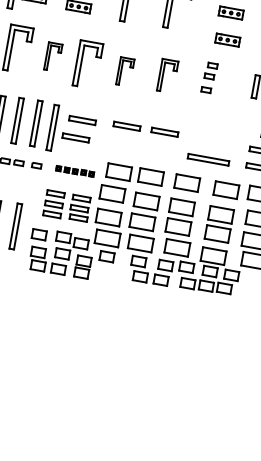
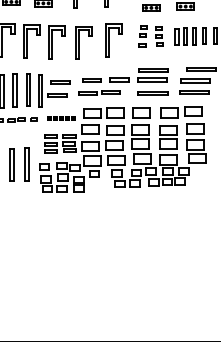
part: (52, 56) -> (31, 41), size x1.67
part: (124, 71) -> (83, 42), size x1.67
part: (166, 75) -> (113, 40), size x1.43
part: (231, 81) -> (159, 36), added
part: (212, 134) -> (152, 75), added
part: (134, 144) -> (99, 92), added

